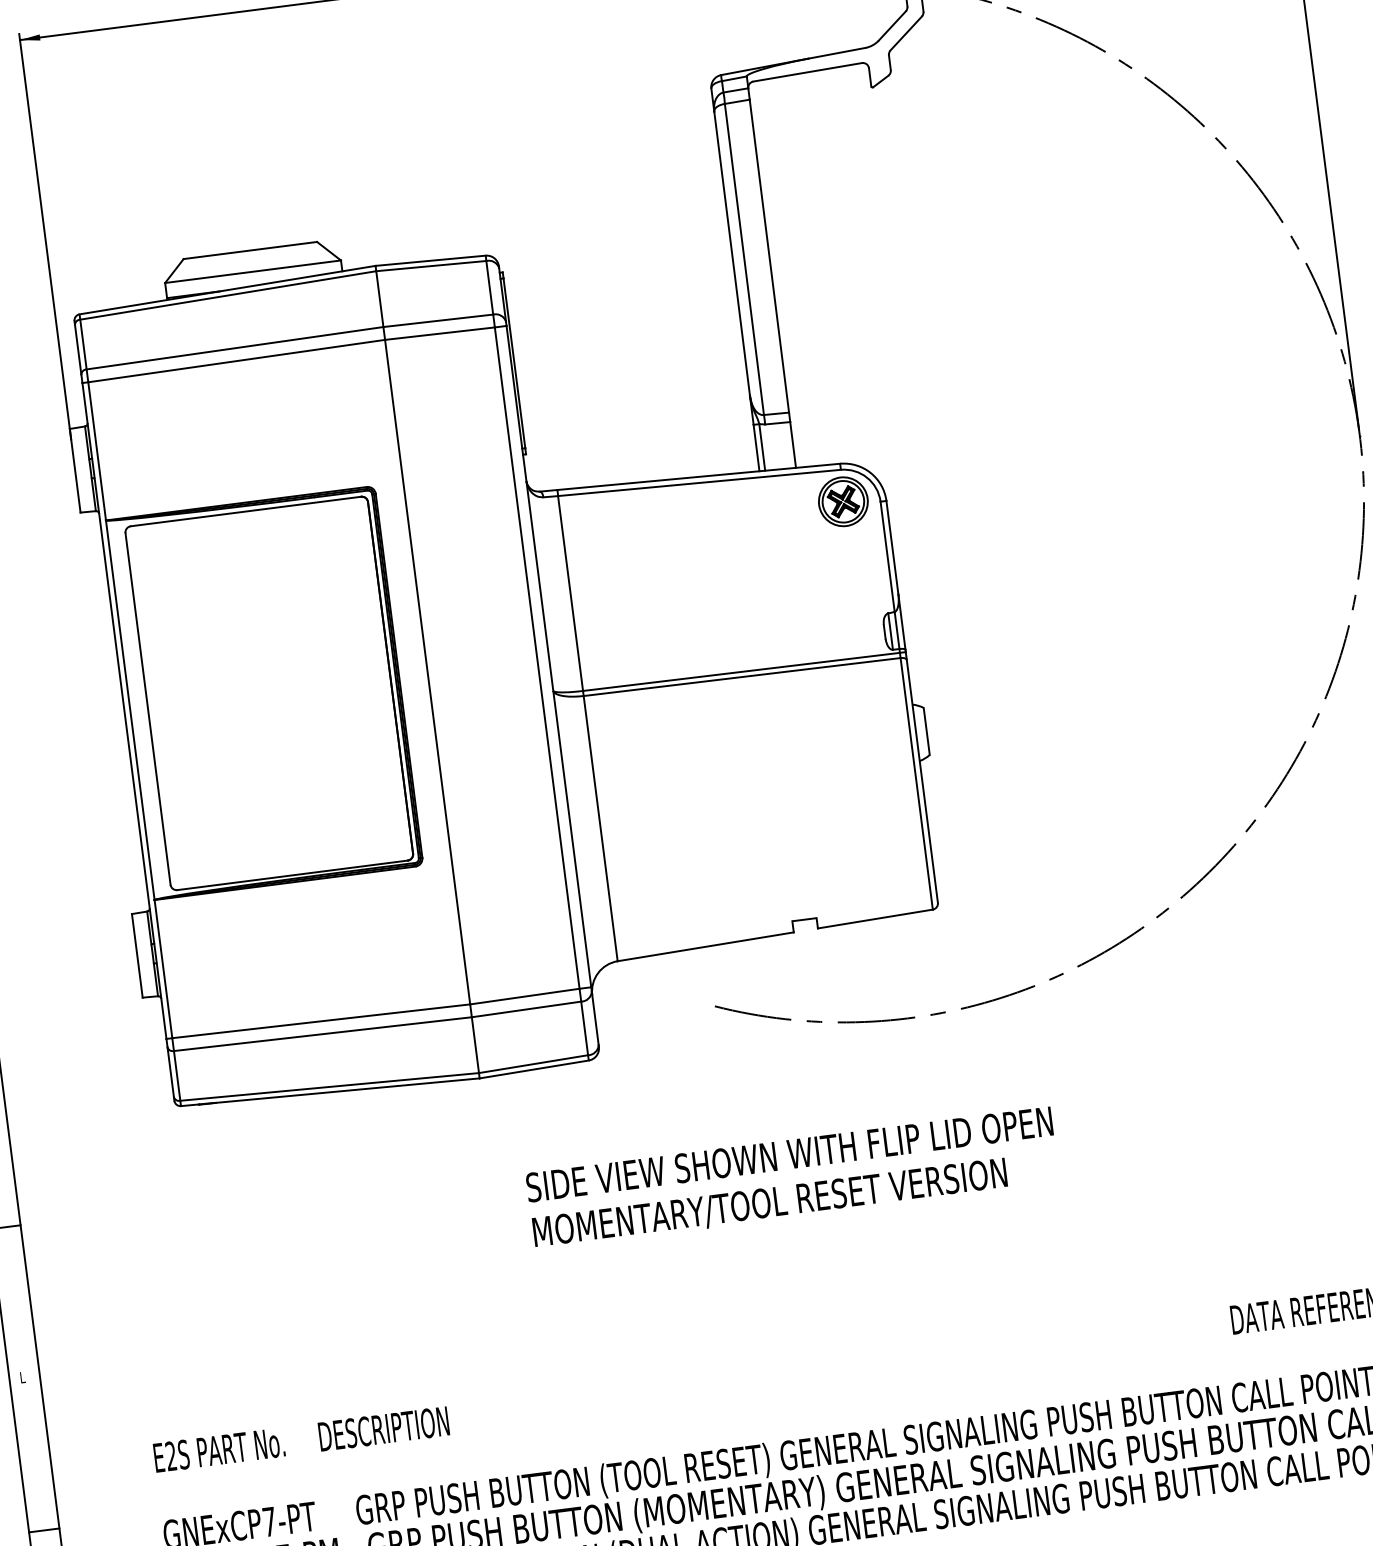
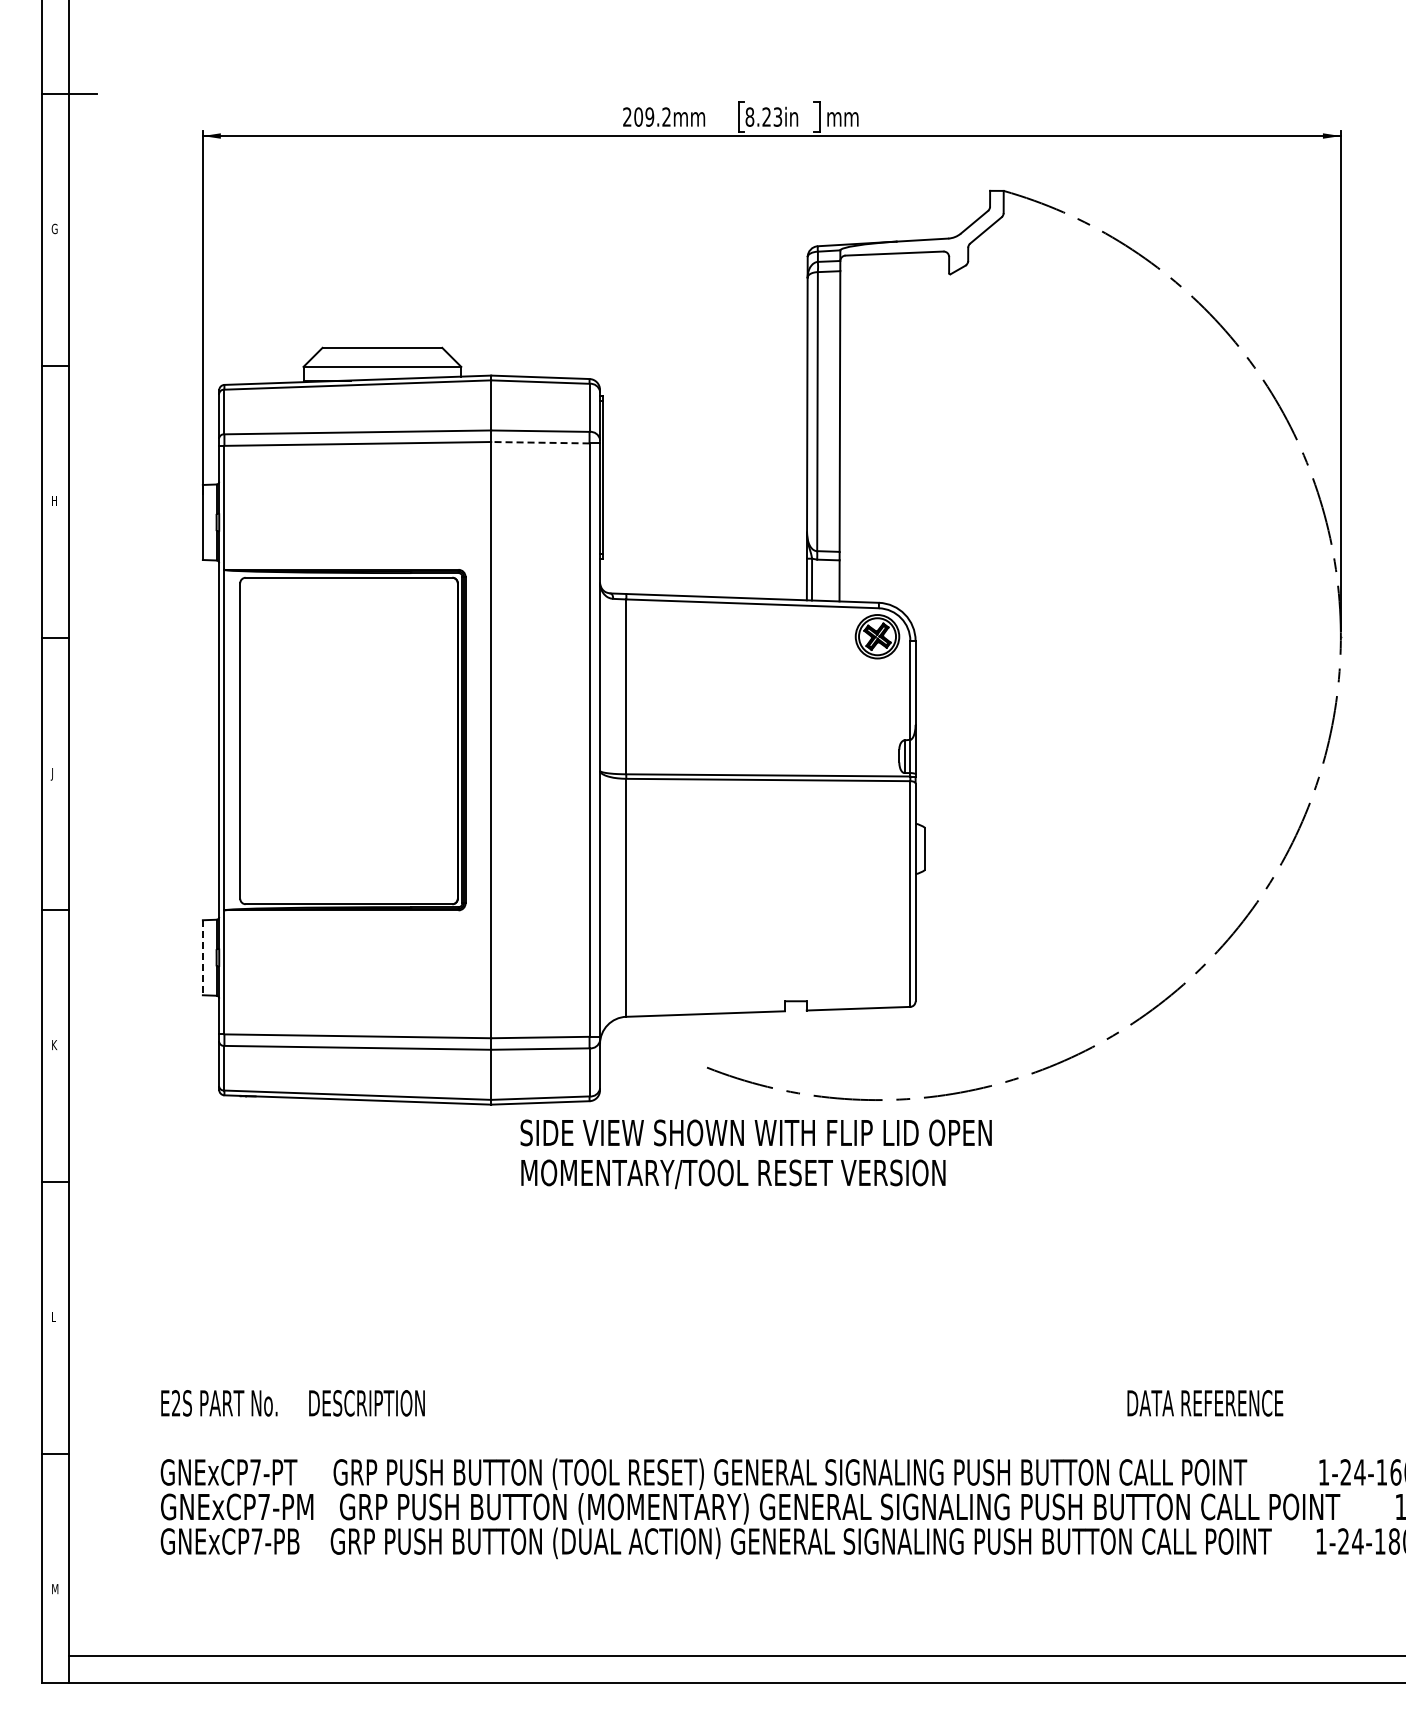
line: (438, 333) -> (539, 442), solid -> dashed
line: (136, 955) -> (202, 957), solid -> dashed
text: (791, 1178) -> (755, 1154), moved

